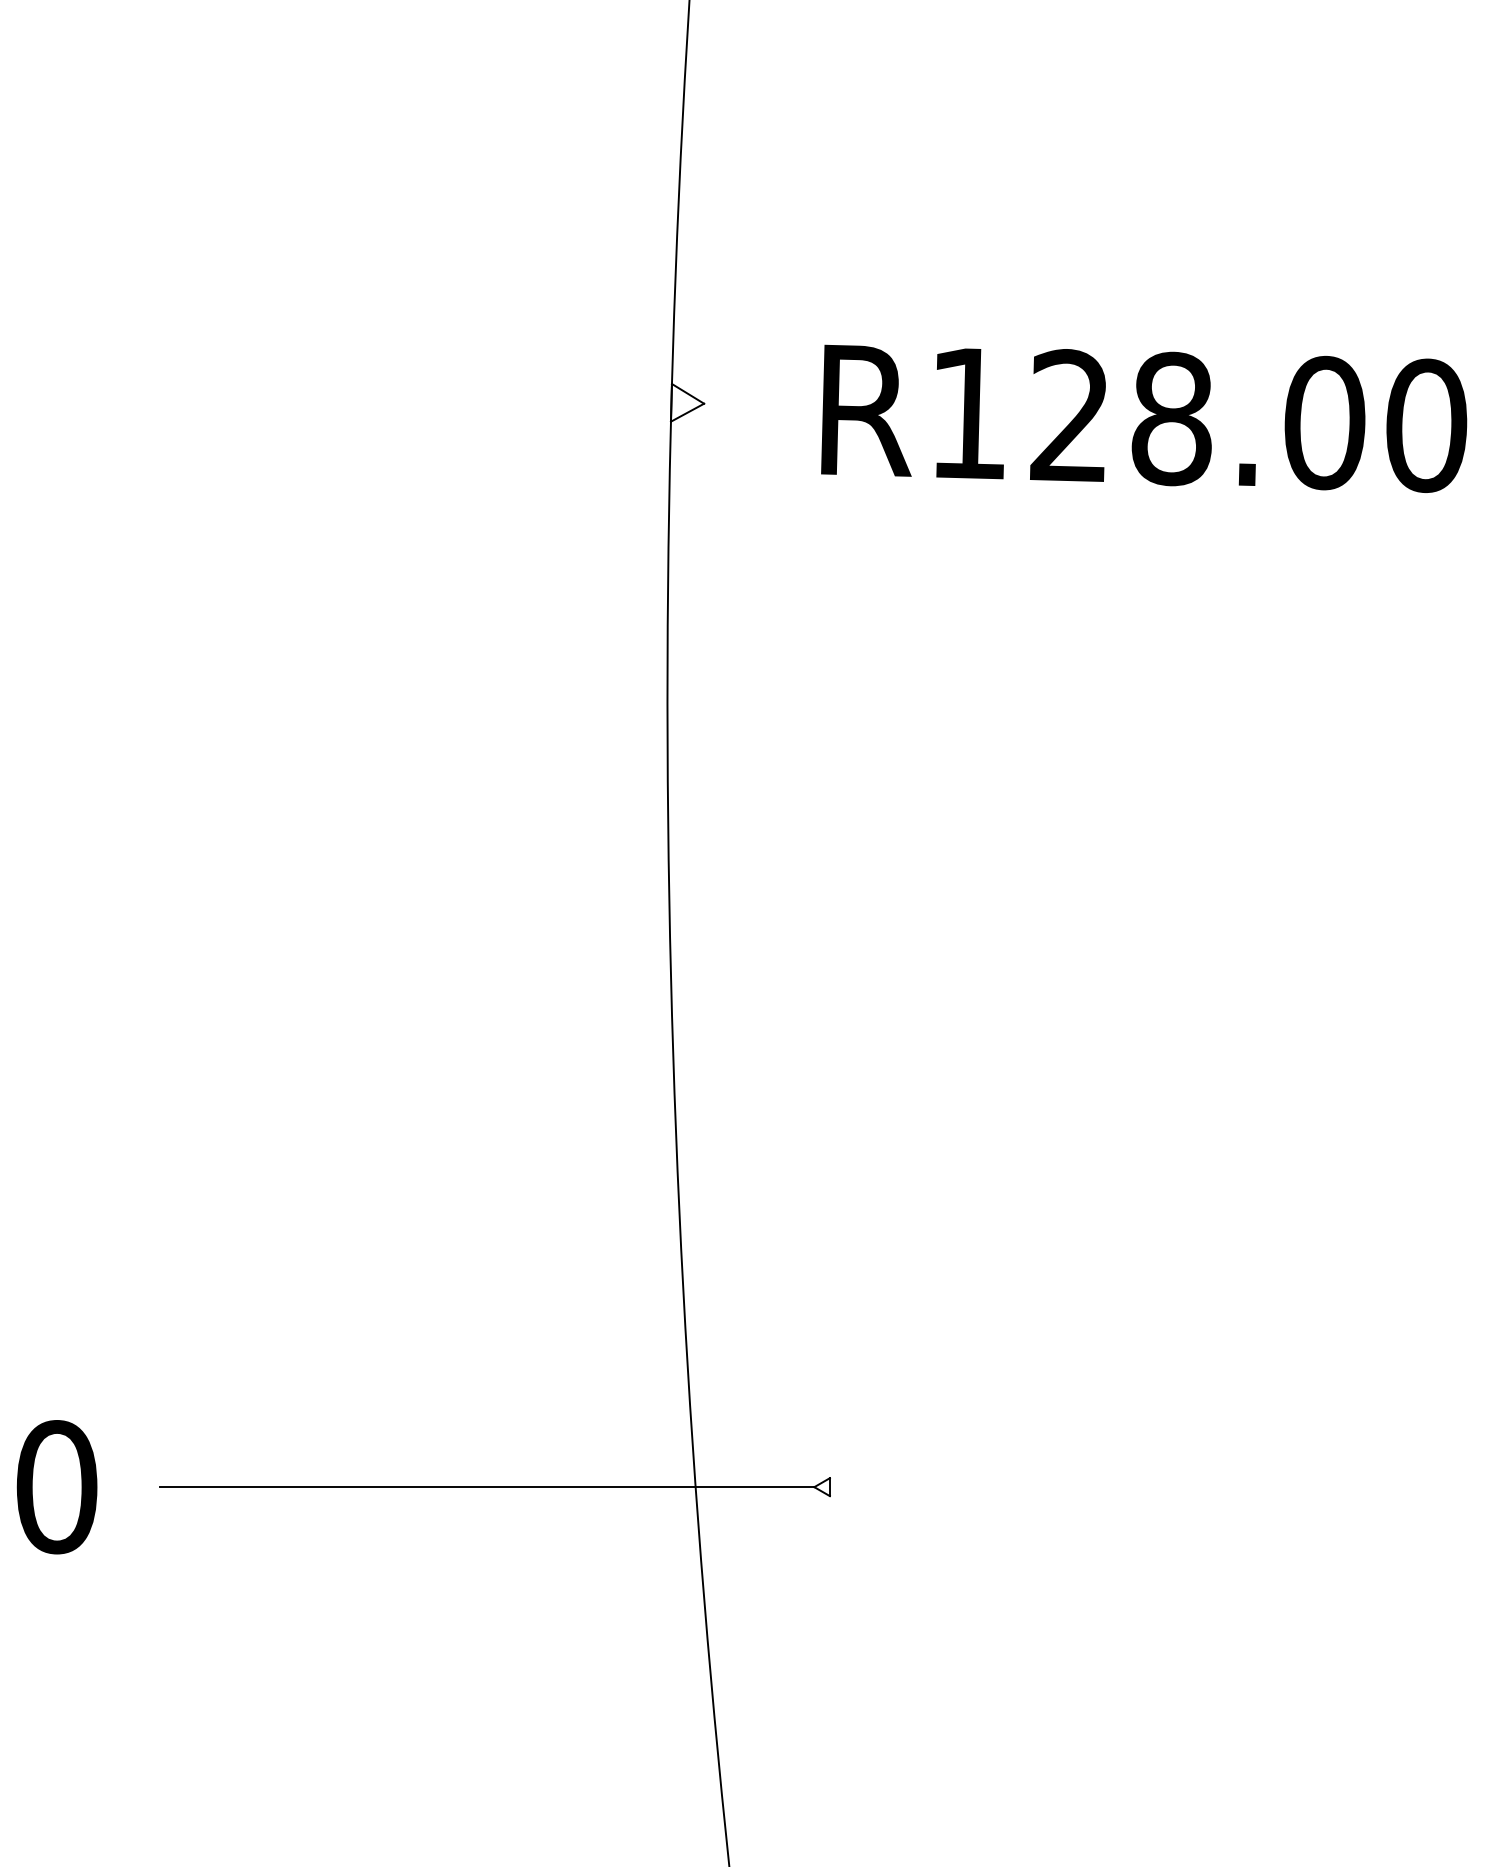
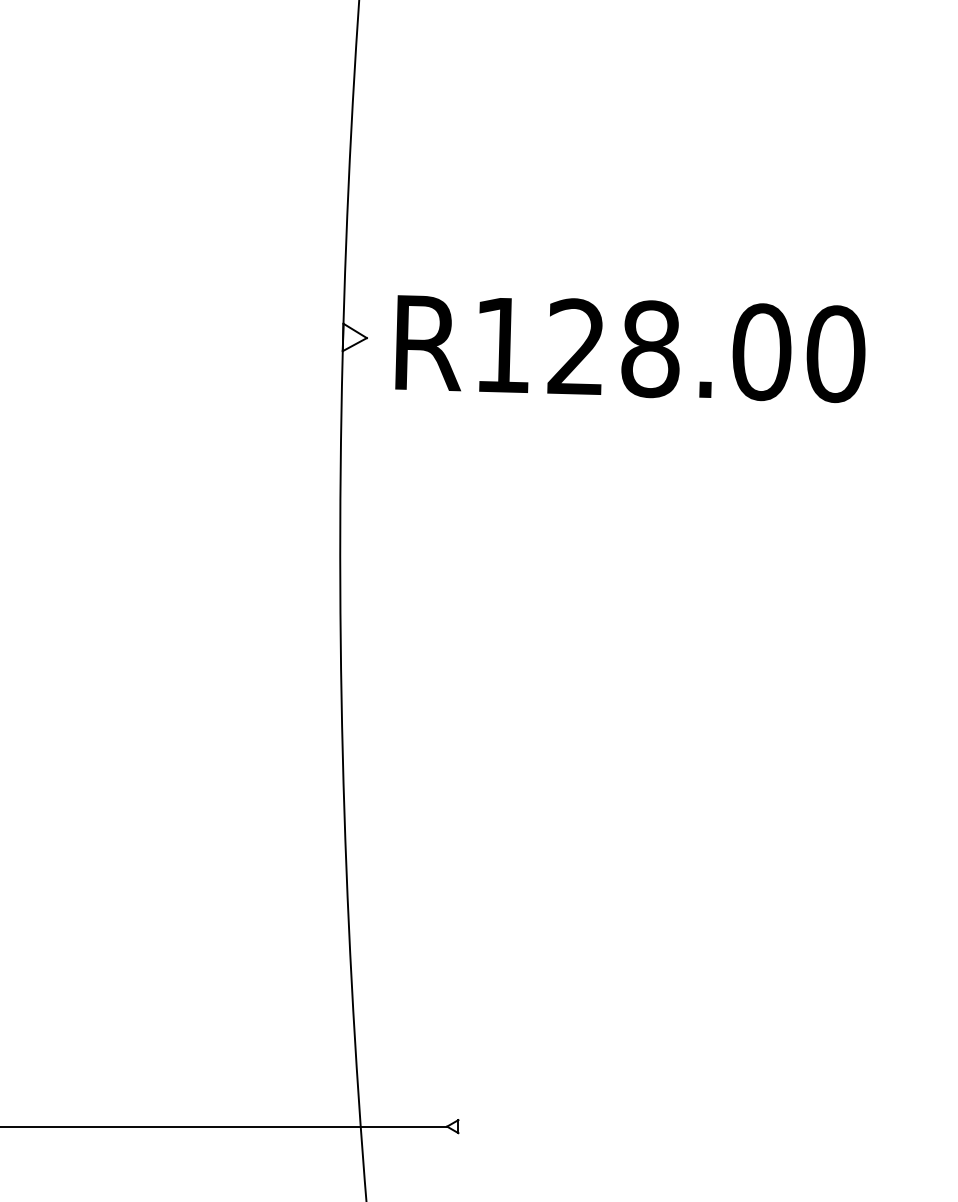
text: (1144, 418) -> (630, 348), moved

